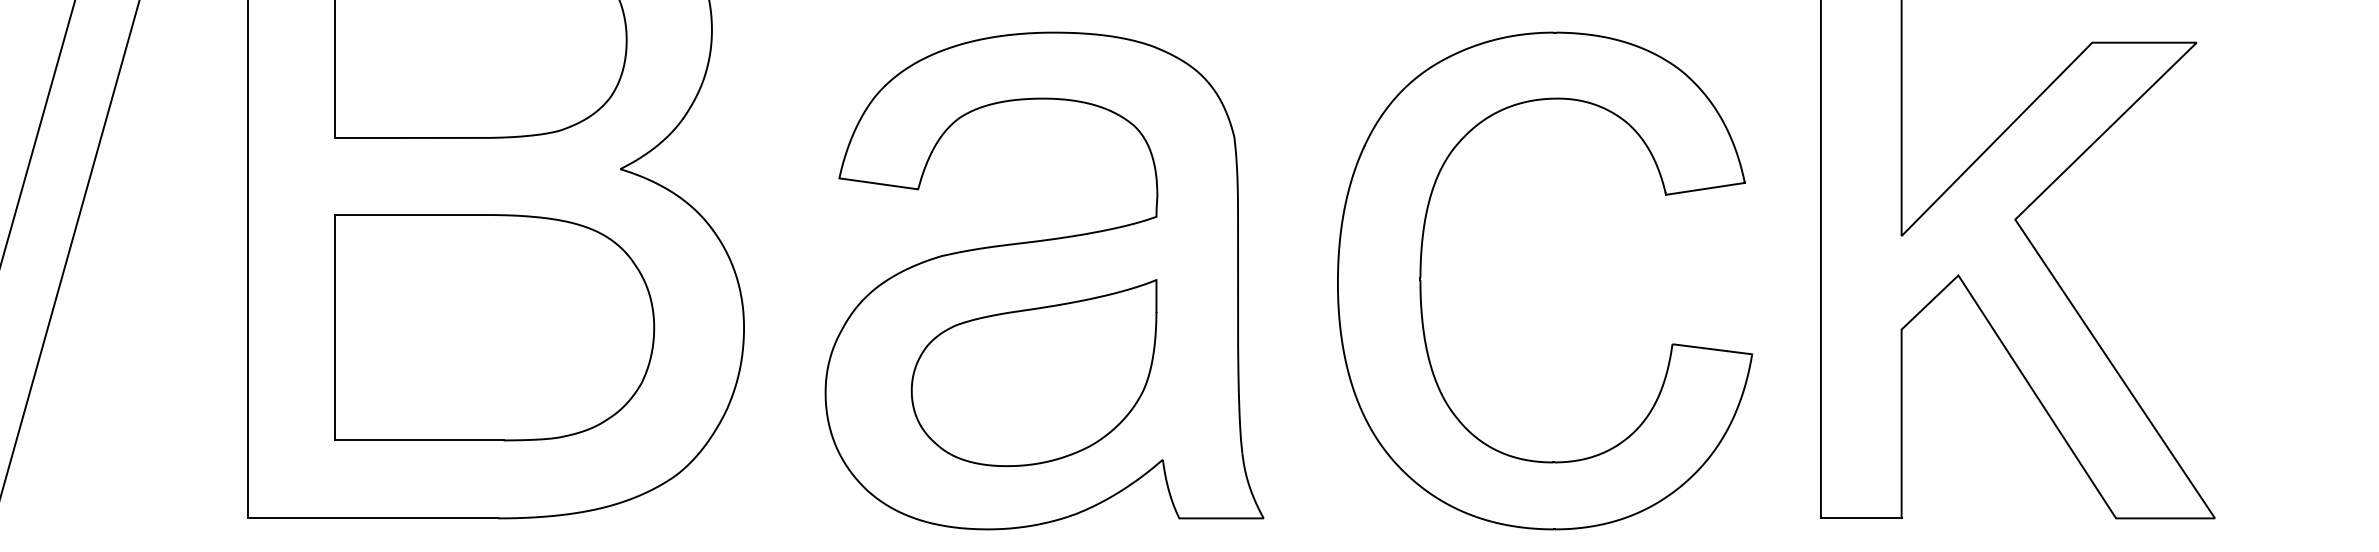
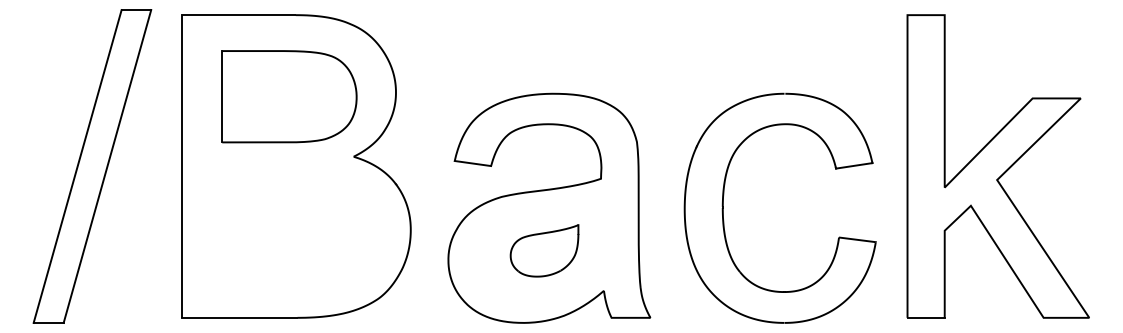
part: (494, 326) -> (295, 229), removed
part: (1033, 372) -> (544, 250), size x0.6

